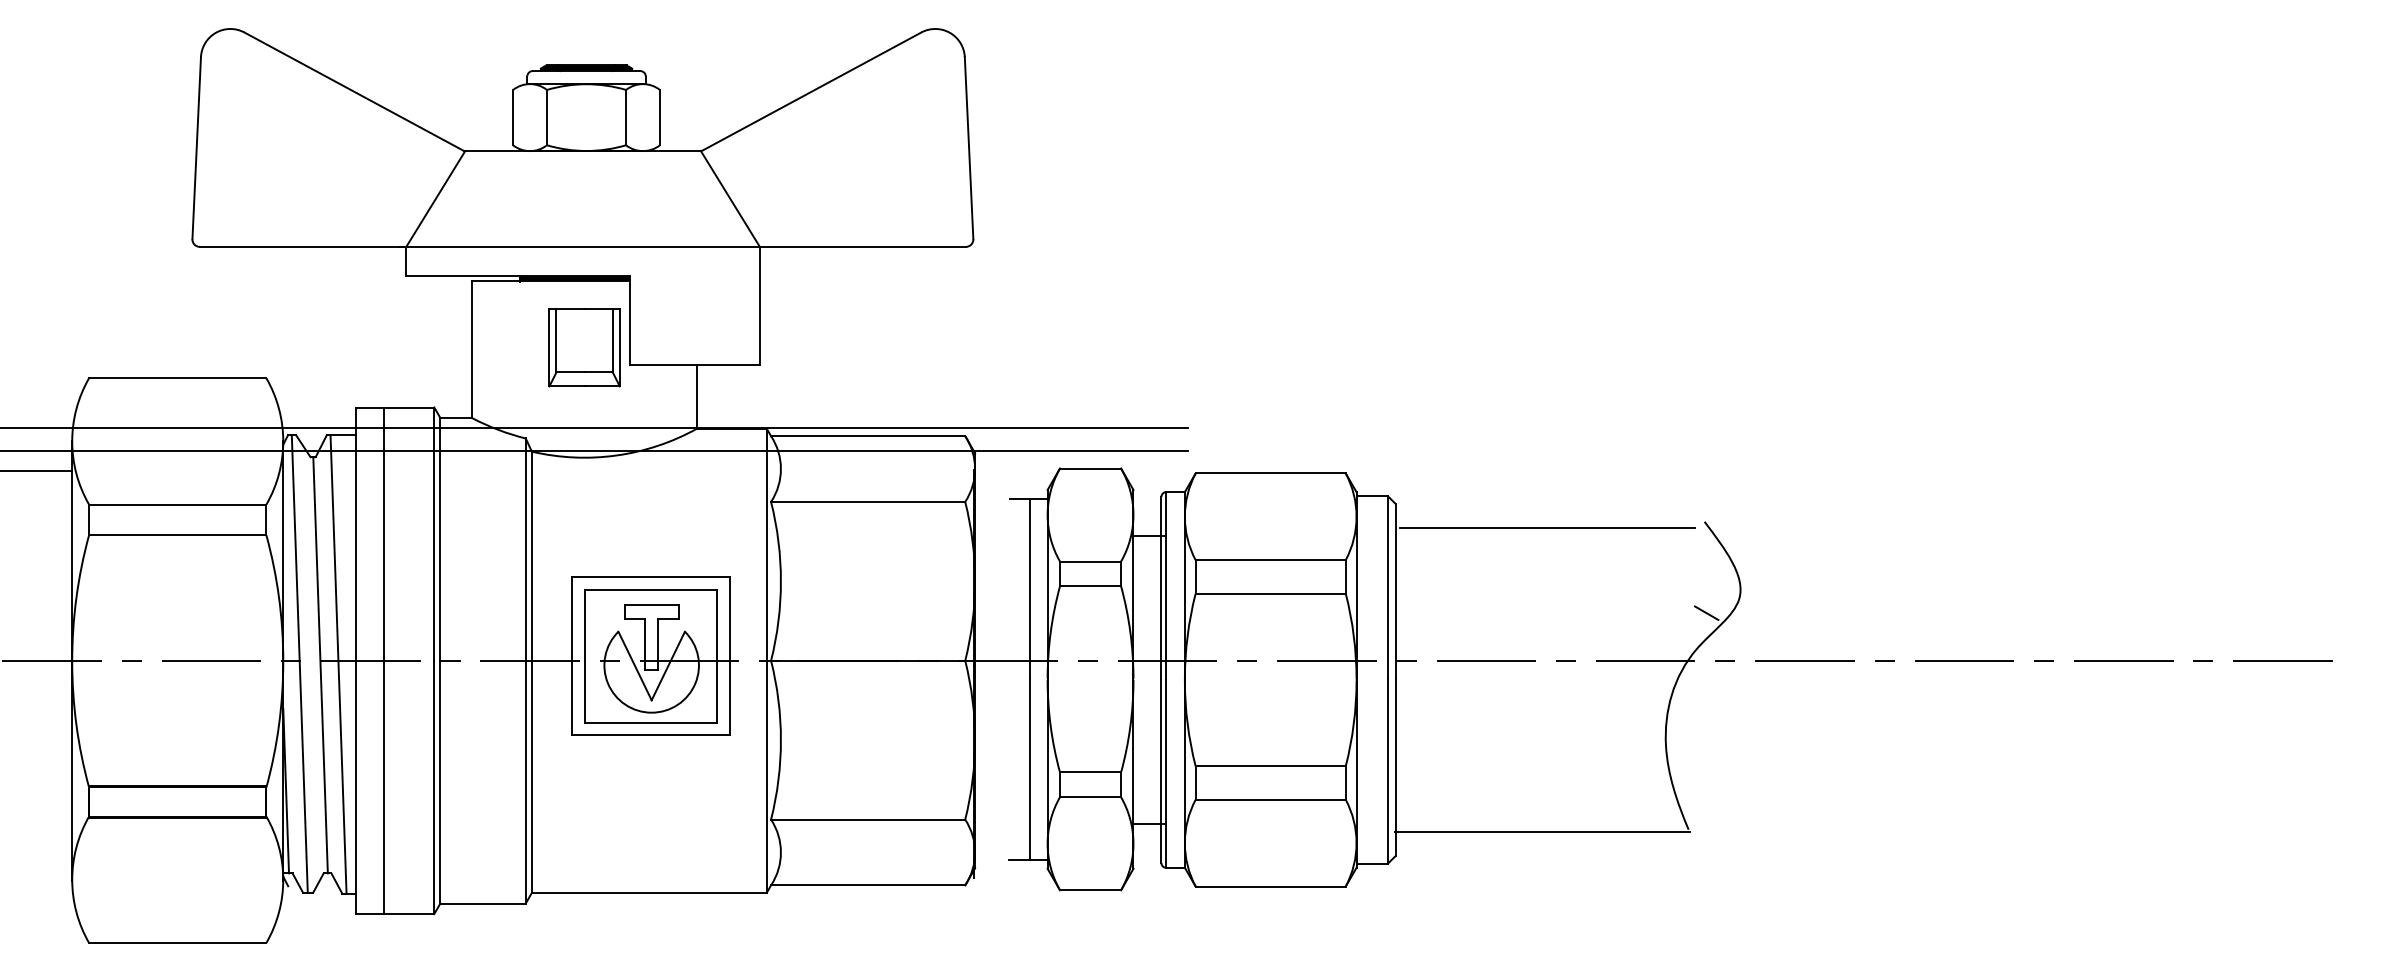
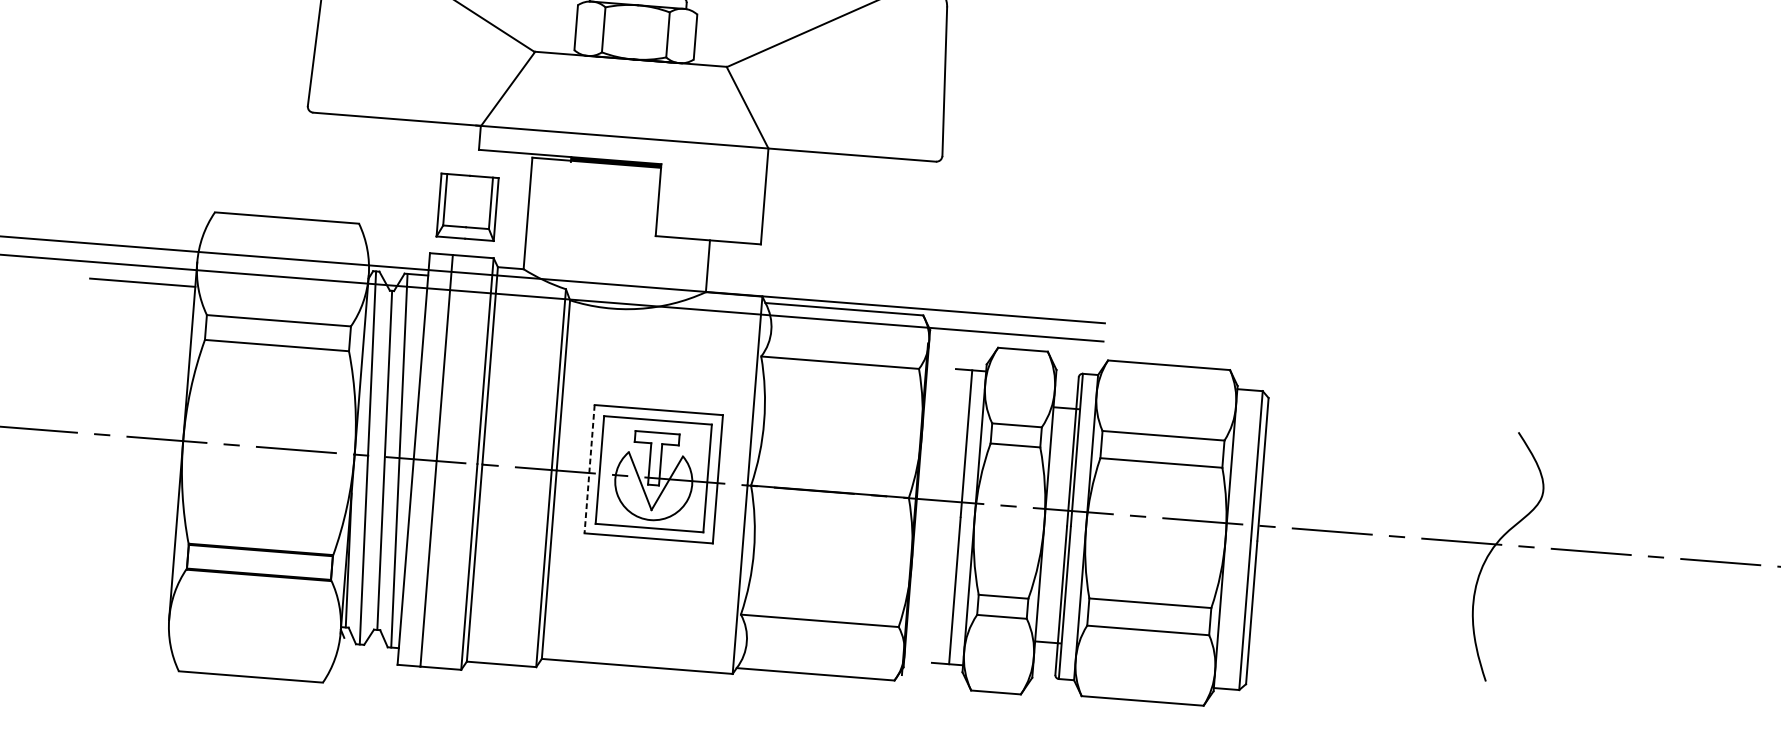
part: (584, 347) -> (467, 207), moved
line: (1547, 528) -> (1390, 427), removed
line: (1706, 613) -> (1514, 506), removed
line: (572, 656) -> (590, 469), solid -> dashed
line: (1541, 832) -> (1366, 674), removed

